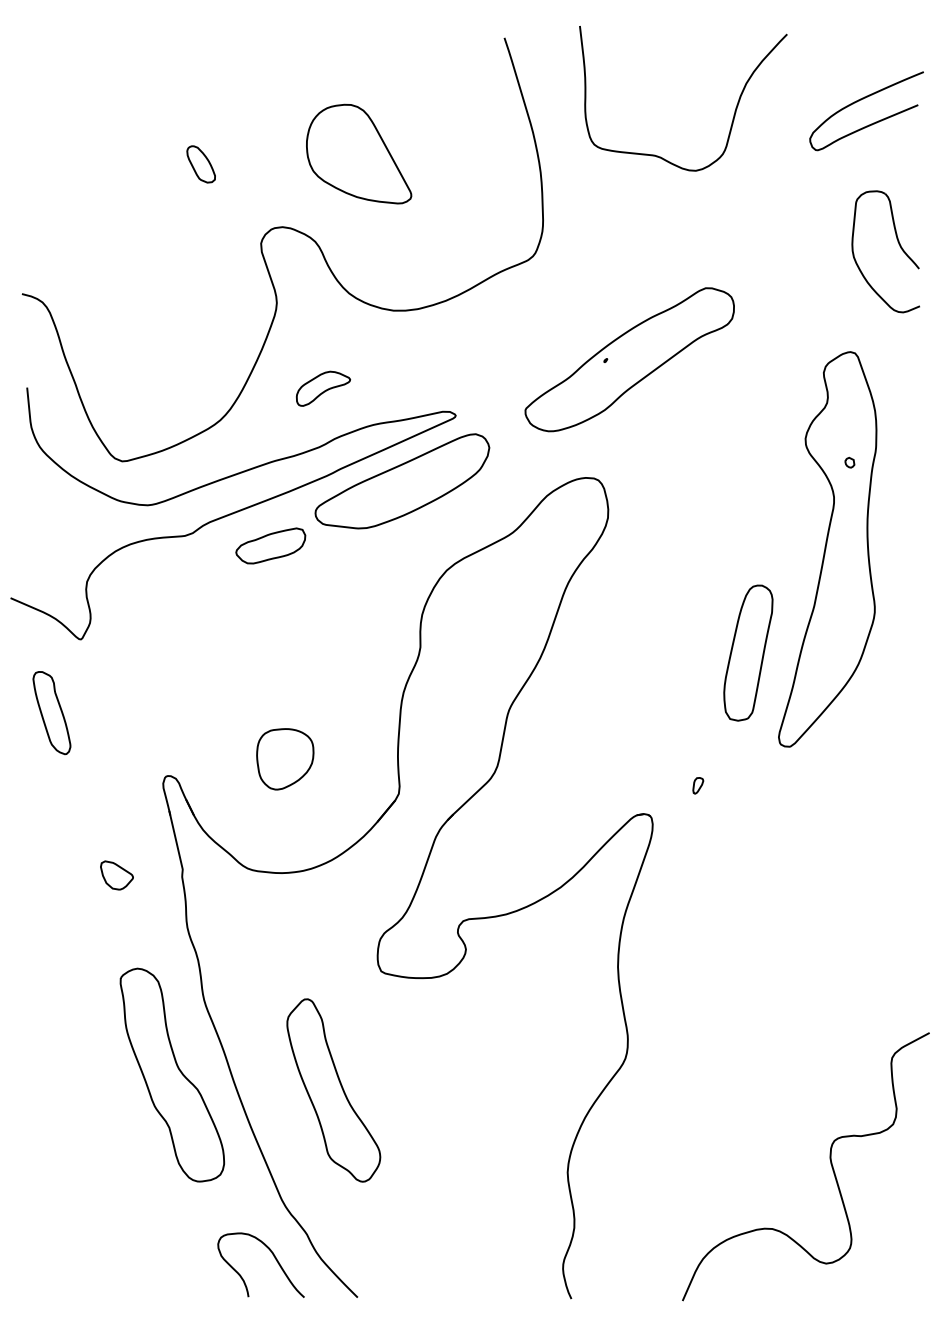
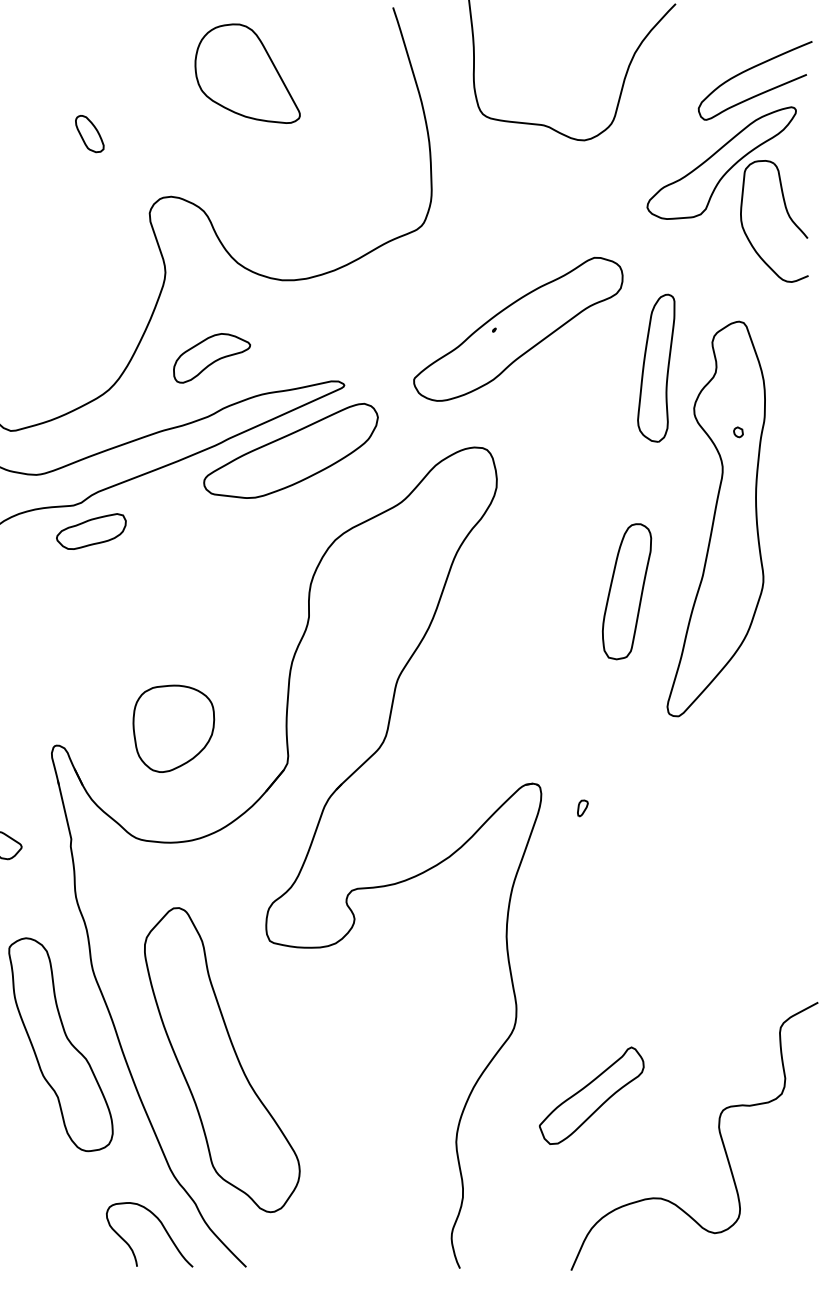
part: (359, 153) -> (248, 73), moved
part: (833, 193) -> (722, 163), added
part: (323, 388) -> (212, 358), size x1.43
part: (767, 398) -> (656, 368), added
part: (270, 545) -> (91, 531), moved
part: (748, 652) -> (627, 591), moved
part: (285, 759) -> (174, 729), size x1.43
part: (698, 785) -> (583, 808), moved
part: (333, 1090) -> (222, 1060), size x1.67
part: (703, 1126) -> (592, 1096), added

